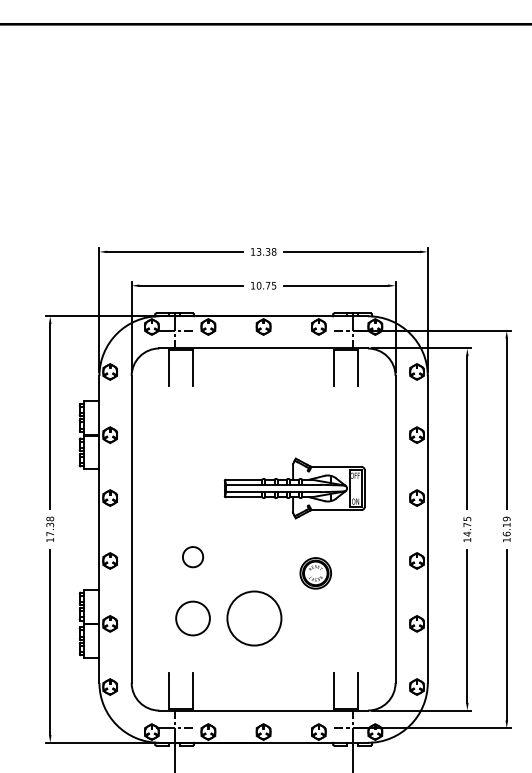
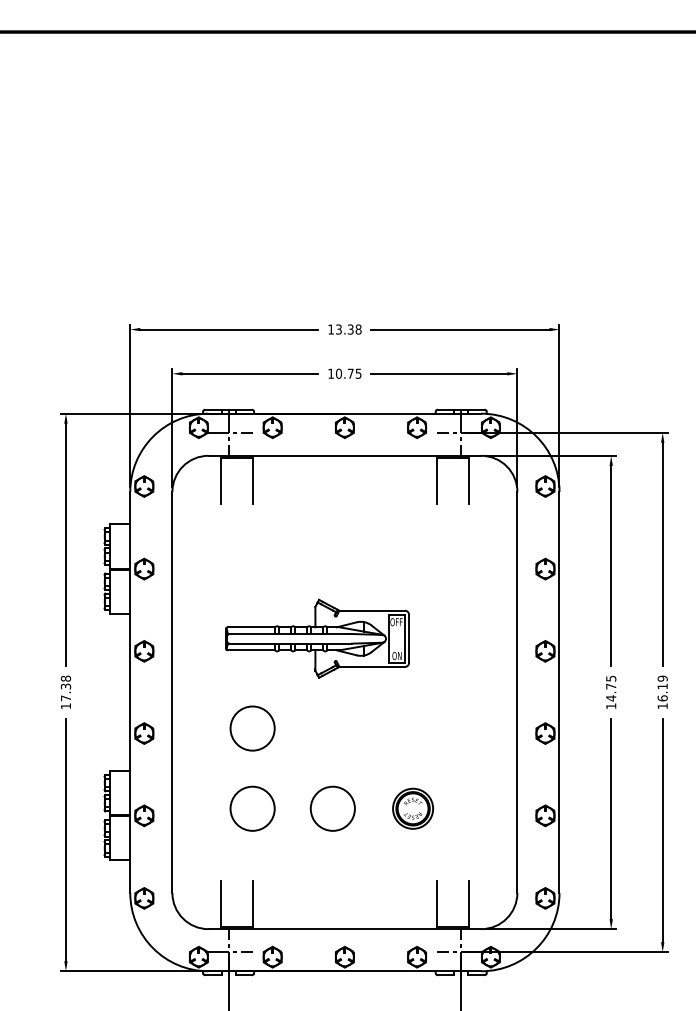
part: (294, 488) -> (317, 638), moved
circle: (192, 557) -> (252, 728), size x1.67
part: (315, 573) -> (412, 808), moved
circle: (254, 618) -> (332, 808), size x0.62

